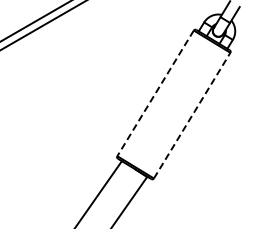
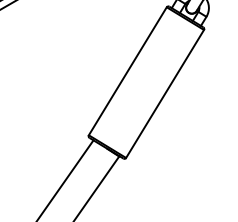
line: (155, 93) -> (127, 71), dashed -> solid
line: (192, 115) -> (165, 93), dashed -> solid

